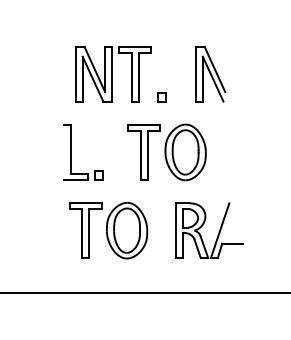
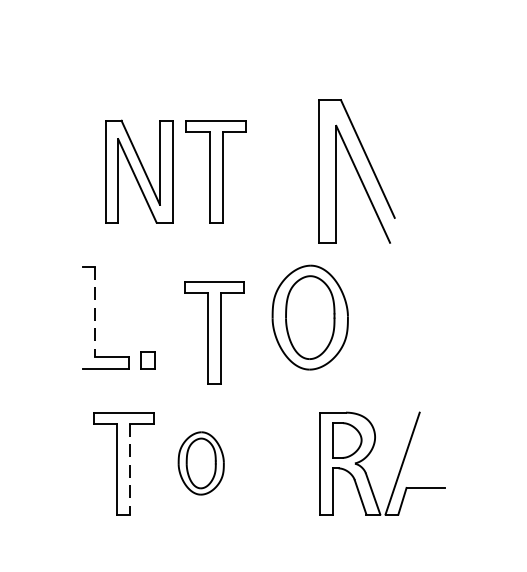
part: (210, 74) -> (356, 172), size x1.4
part: (161, 97) -> (265, 215), removed
line: (70, 149) -> (95, 312), solid -> dashed
part: (143, 152) -> (212, 332), moved
part: (203, 225) -> (371, 453), moved
part: (127, 230) -> (201, 463), size x0.6
line: (89, 234) -> (130, 470), solid -> dashed

